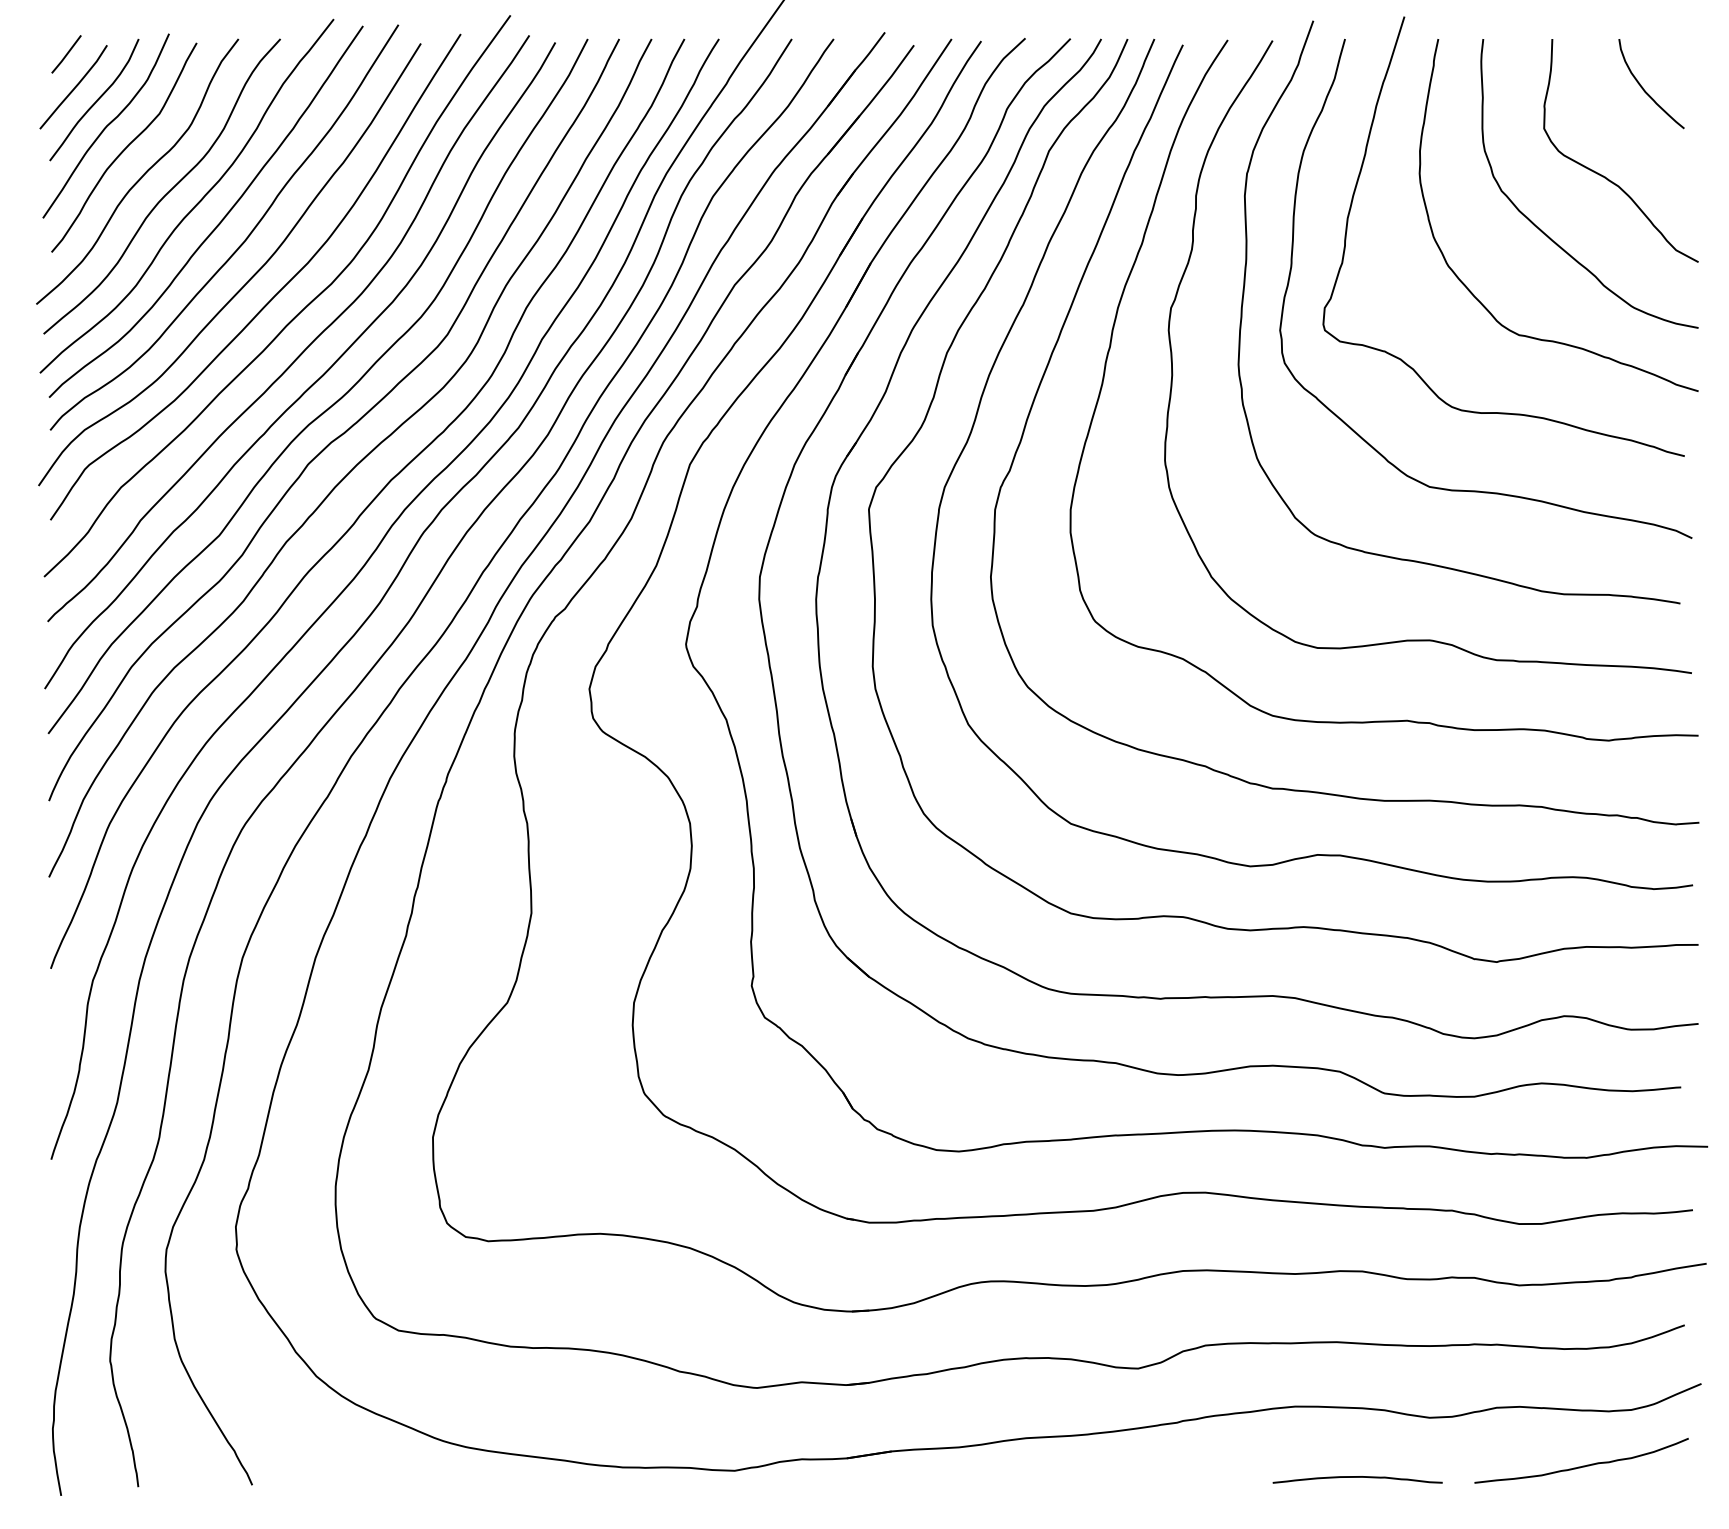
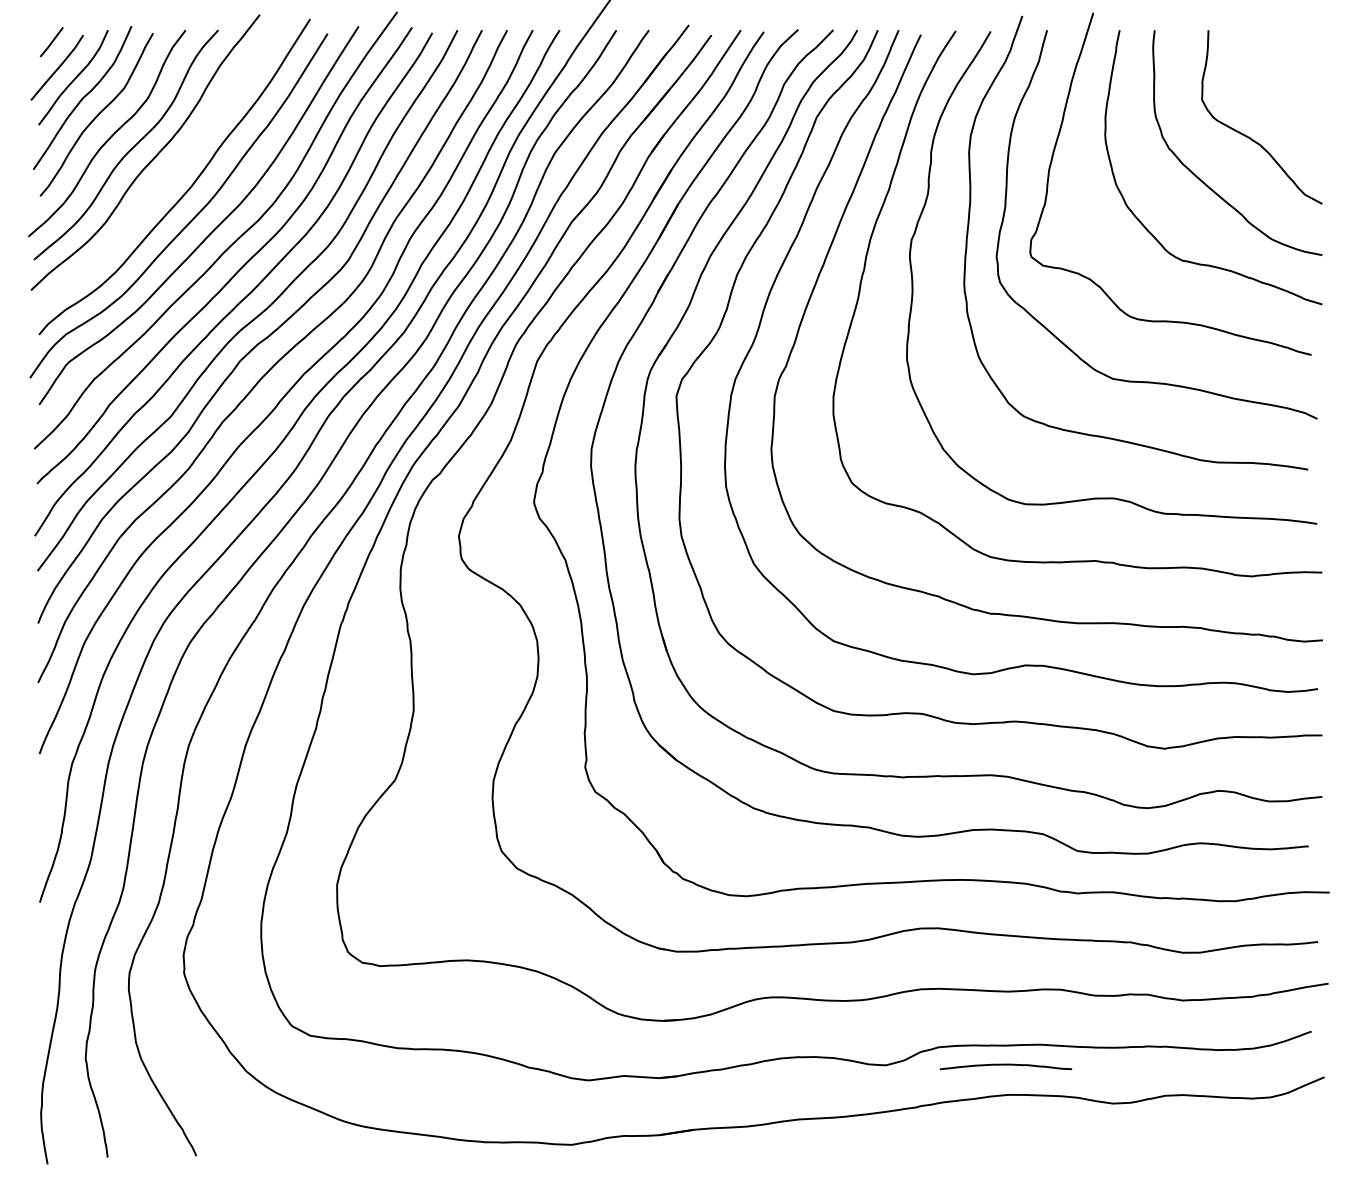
curve: (1643, 86) -> (1279, 67), removed
curve: (219, 221) -> (170, 172), removed
curve: (1581, 1465) -> (1231, 1140), removed
curve: (1357, 1478) -> (1005, 1065), moved

